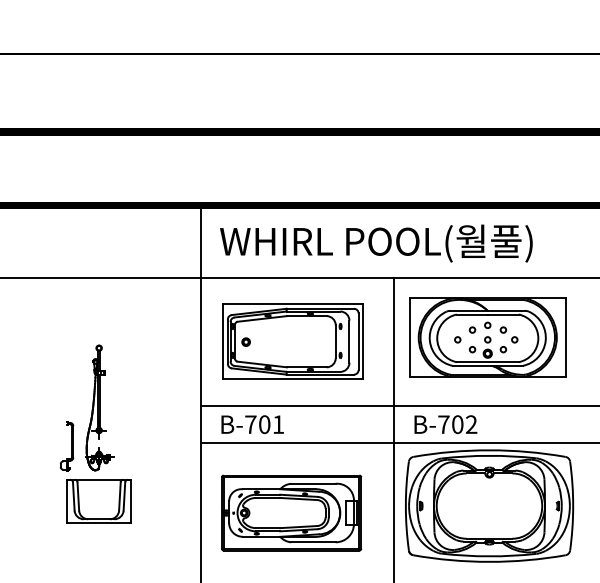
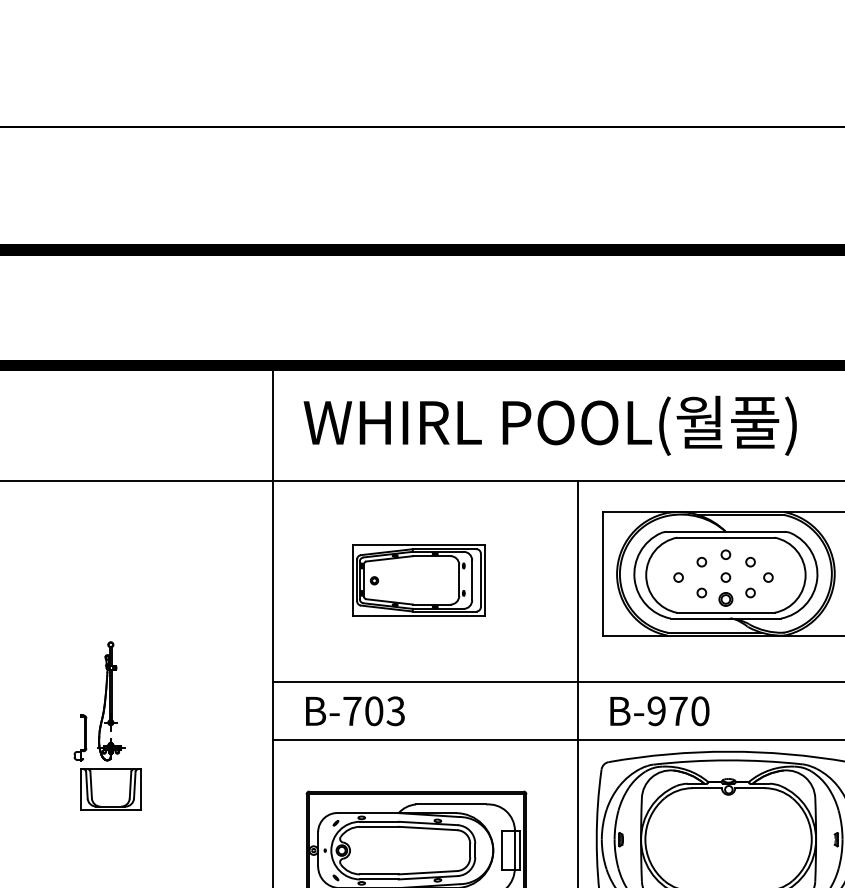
part: (292, 341) -> (418, 580), size x0.6
text: (278, 424) -> (395, 711), B-701 -> B-703
text: (457, 424) -> (678, 711), B-702 -> B-970
part: (95, 433) -> (107, 725), size x0.6

